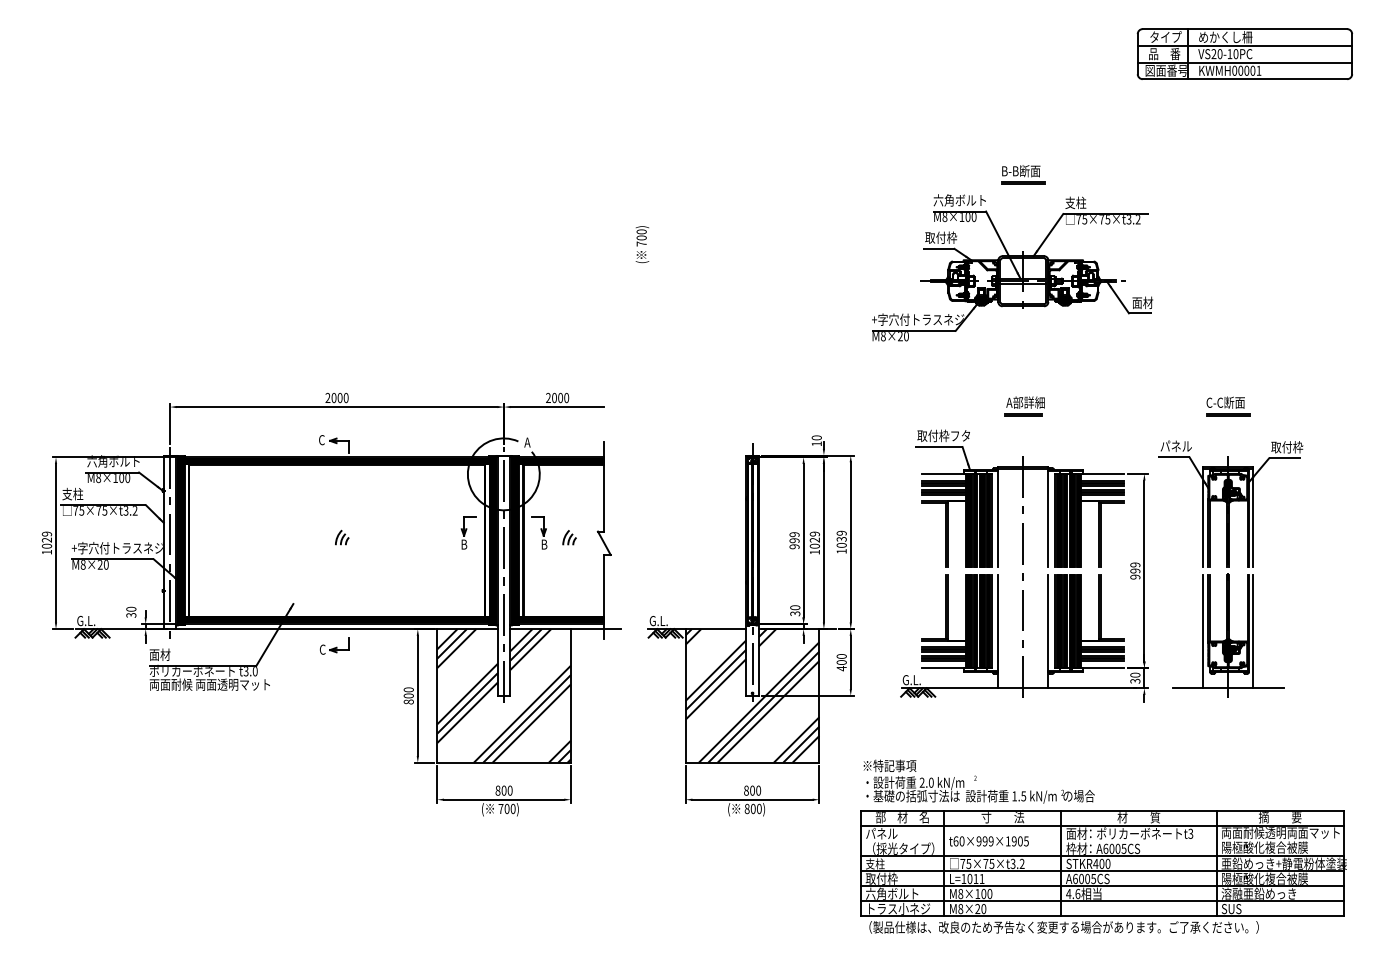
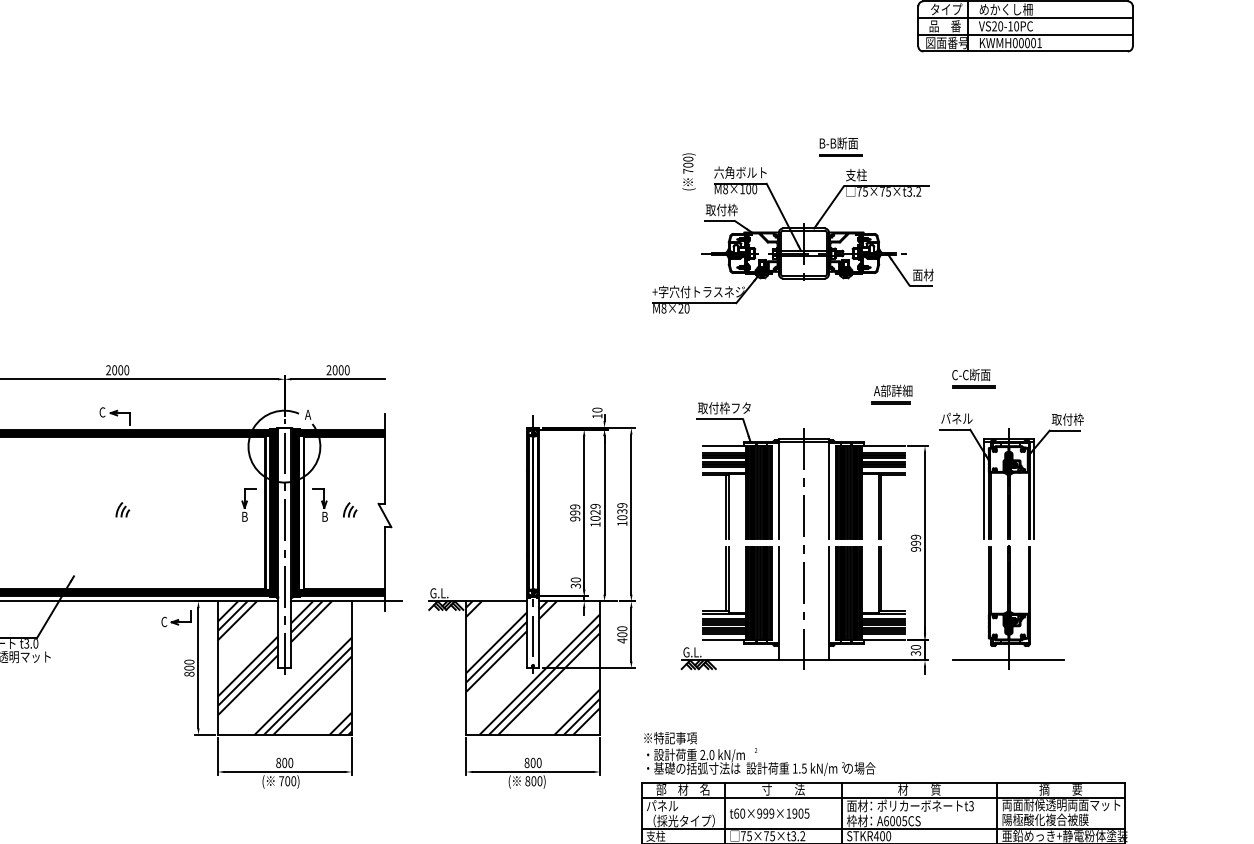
part: (1023, 174) -> (841, 146), moved
text: (642, 244) -> (689, 171), moved
part: (1024, 406) -> (892, 394), moved
part: (1228, 406) -> (974, 378), moved
line: (1203, 631) -> (984, 603), removed
line: (1253, 631) -> (1034, 603), removed
part: (334, 645) -> (176, 617), moved

